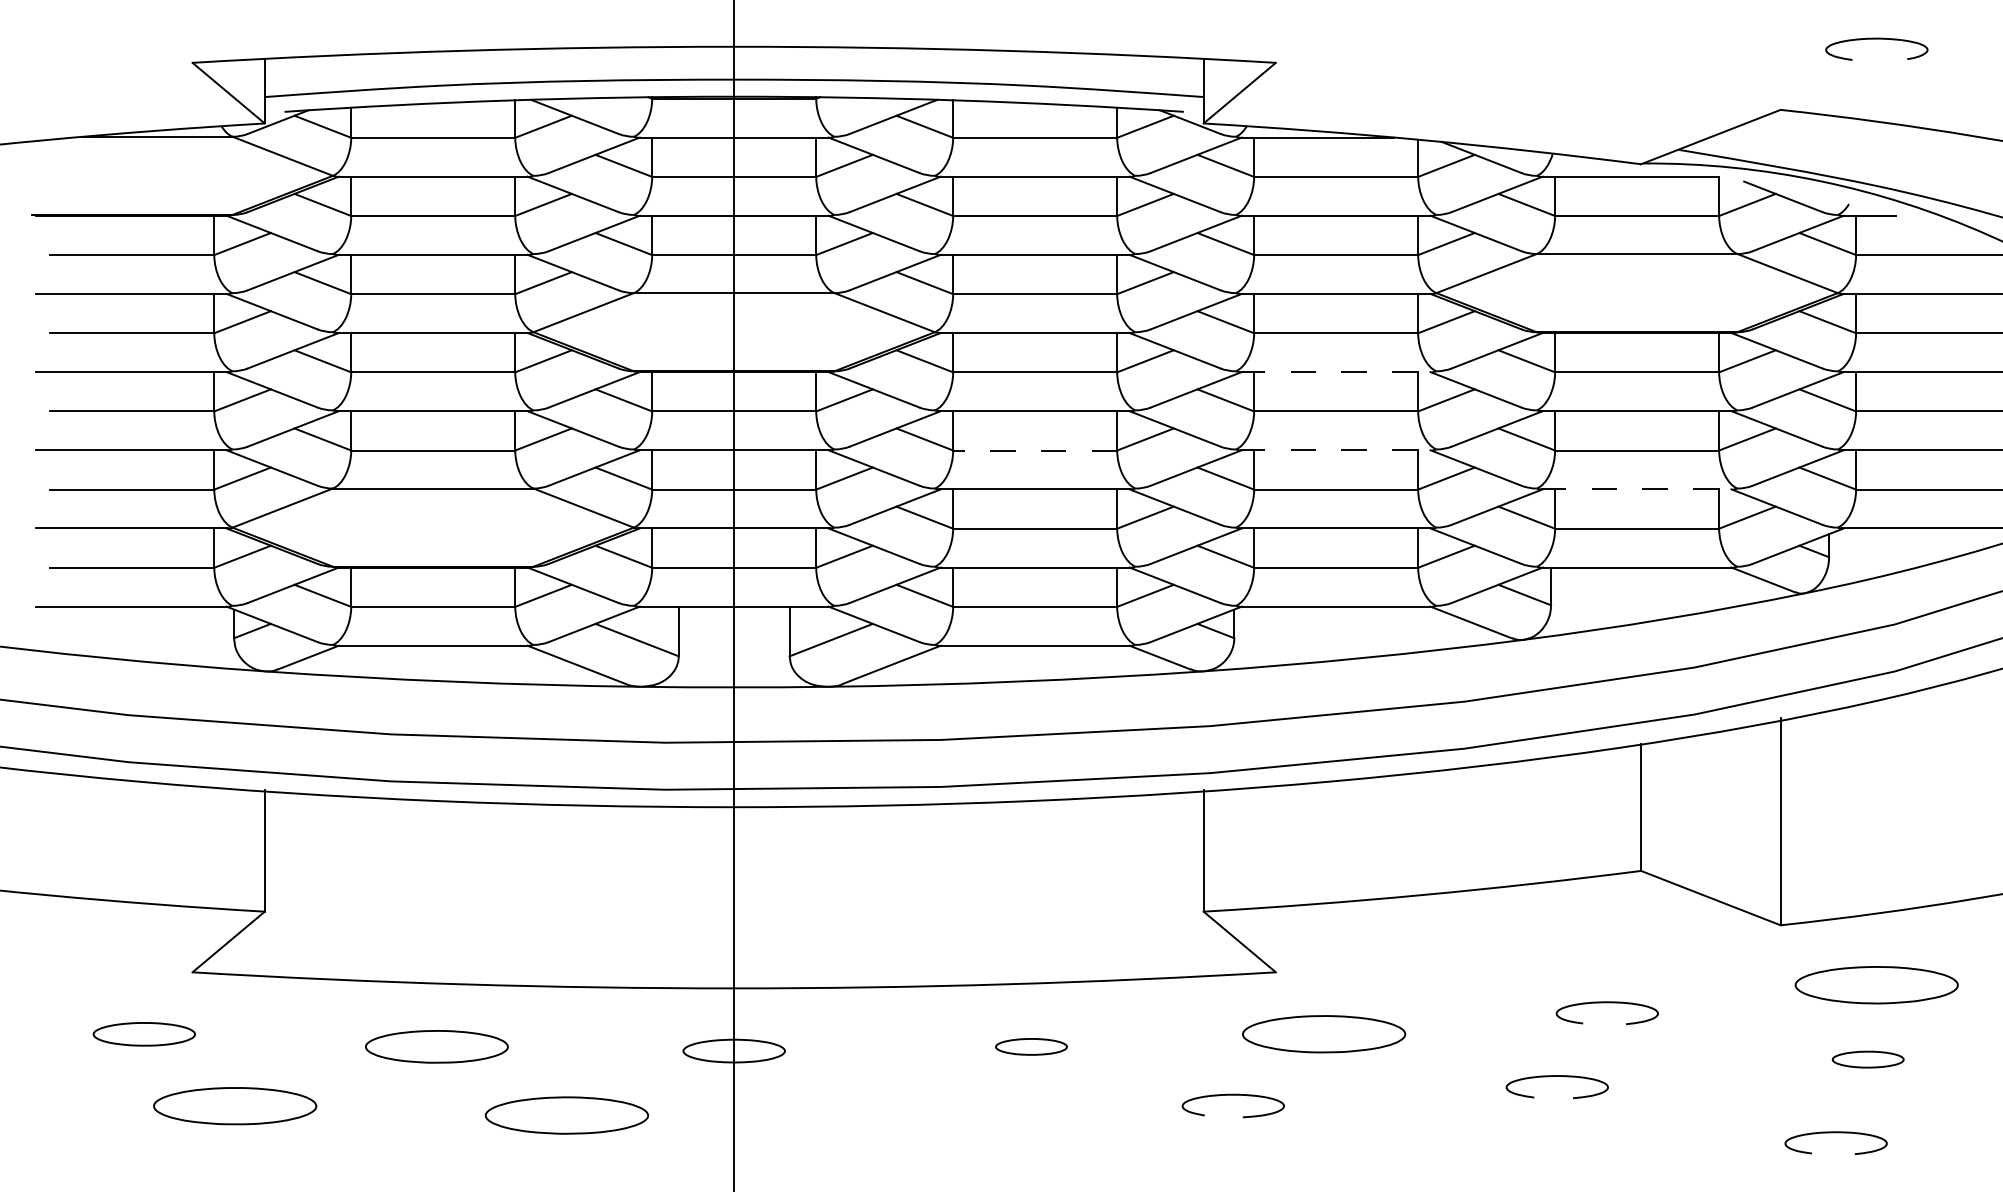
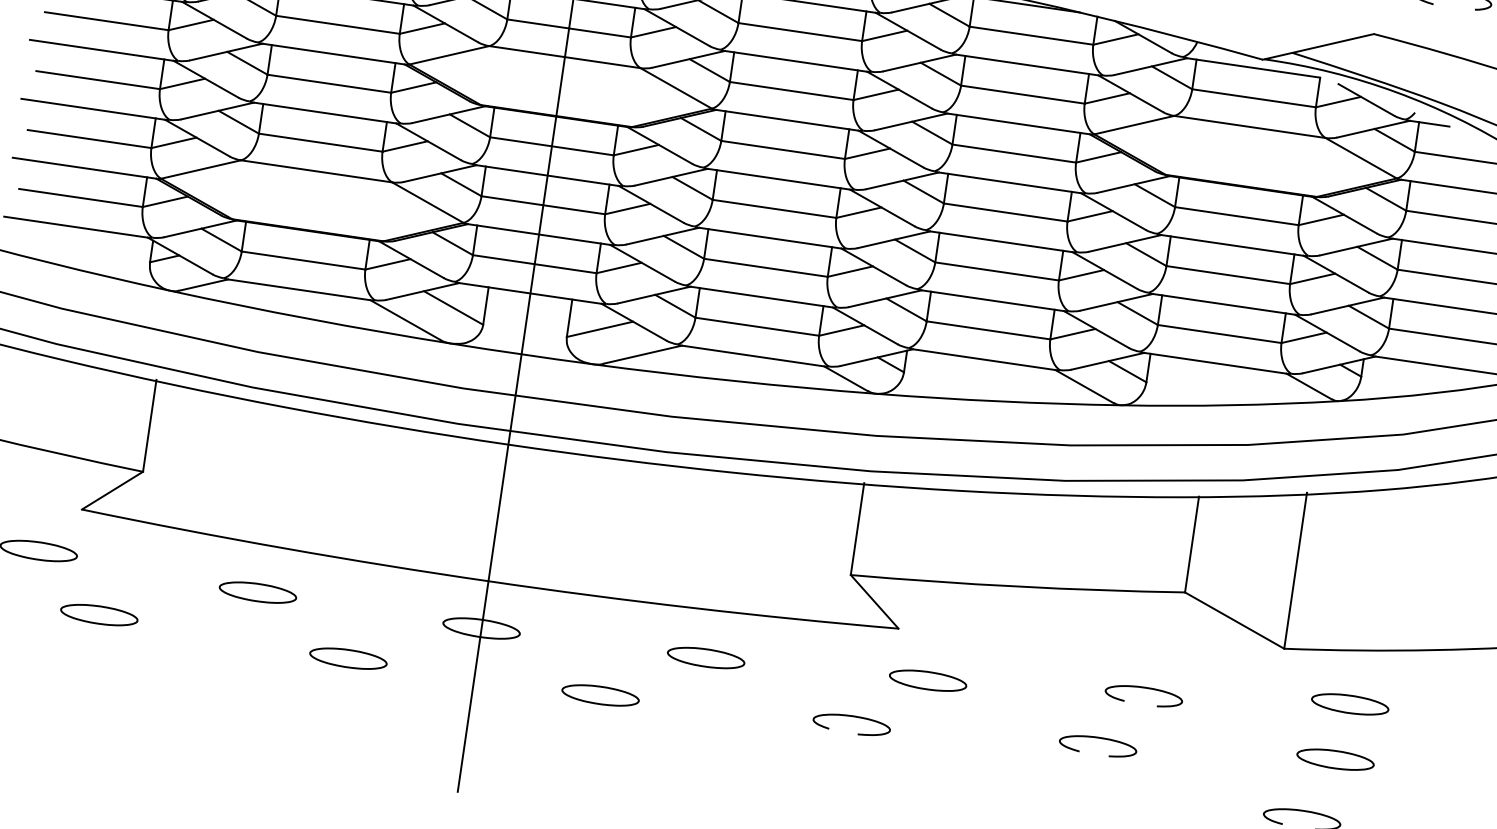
line: (1336, 372) -> (1010, 183), dashed -> solid
line: (1034, 450) -> (774, 208), dashed -> solid
line: (1336, 450) -> (1001, 241), dashed -> solid
line: (1637, 489) -> (1224, 304), dashed -> solid
part: (1876, 984) -> (1350, 703), size x0.62
part: (1323, 1034) -> (927, 680), size x0.62
part: (436, 1046) -> (257, 592), size x0.71
part: (1031, 1046) -> (706, 657), size x1.43
part: (1867, 1059) -> (1334, 759), size x1.43
part: (234, 1105) -> (98, 614), size x0.62
part: (566, 1115) -> (348, 658), size x0.62
part: (901, 1115) -> (600, 695), added

